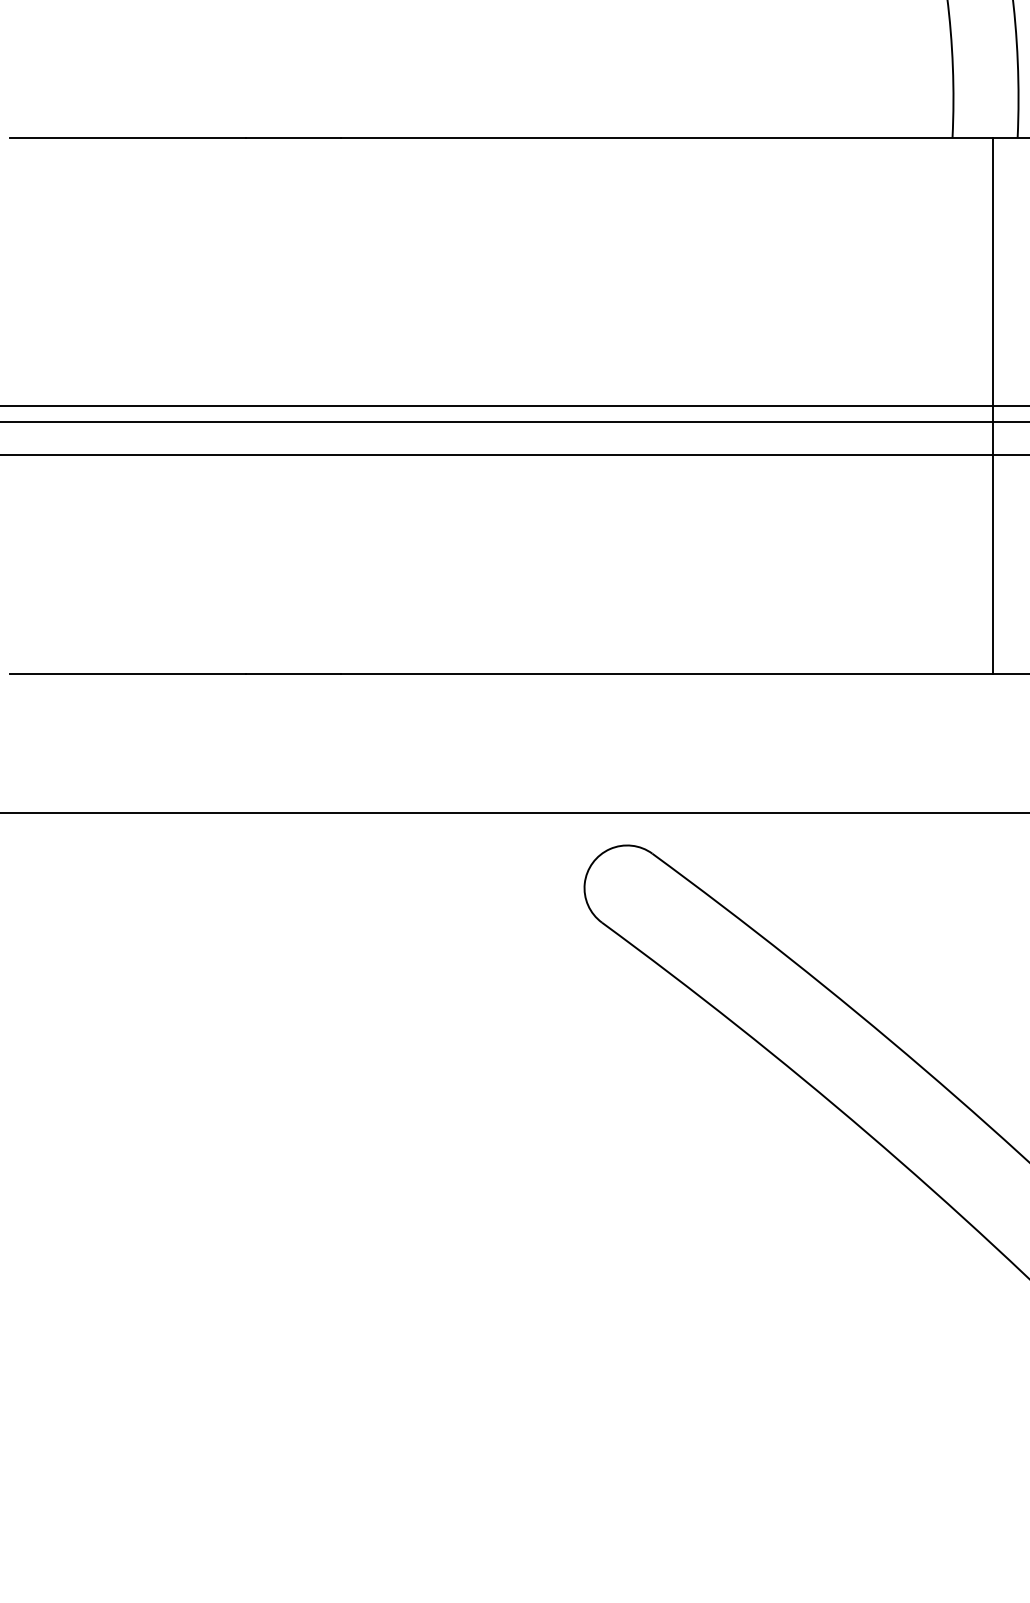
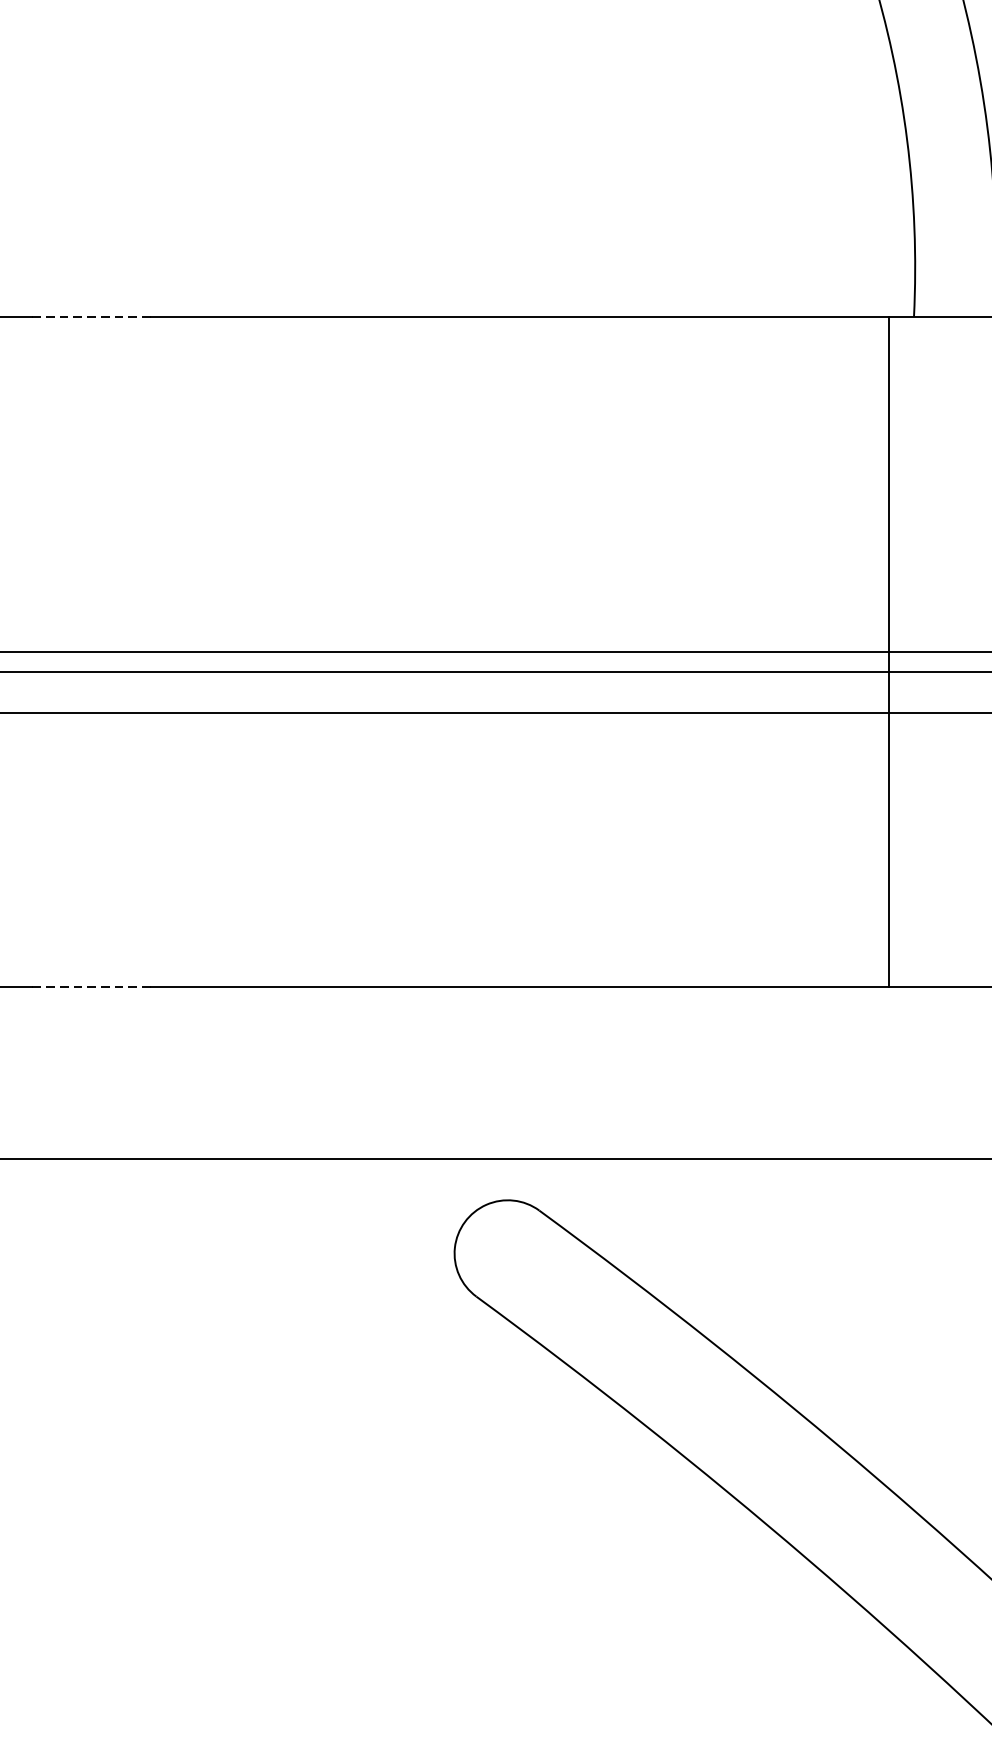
line: (293, 137) -> (91, 316), solid -> dashed
line: (993, 405) -> (888, 651), moved
line: (293, 674) -> (91, 986), solid -> dashed

